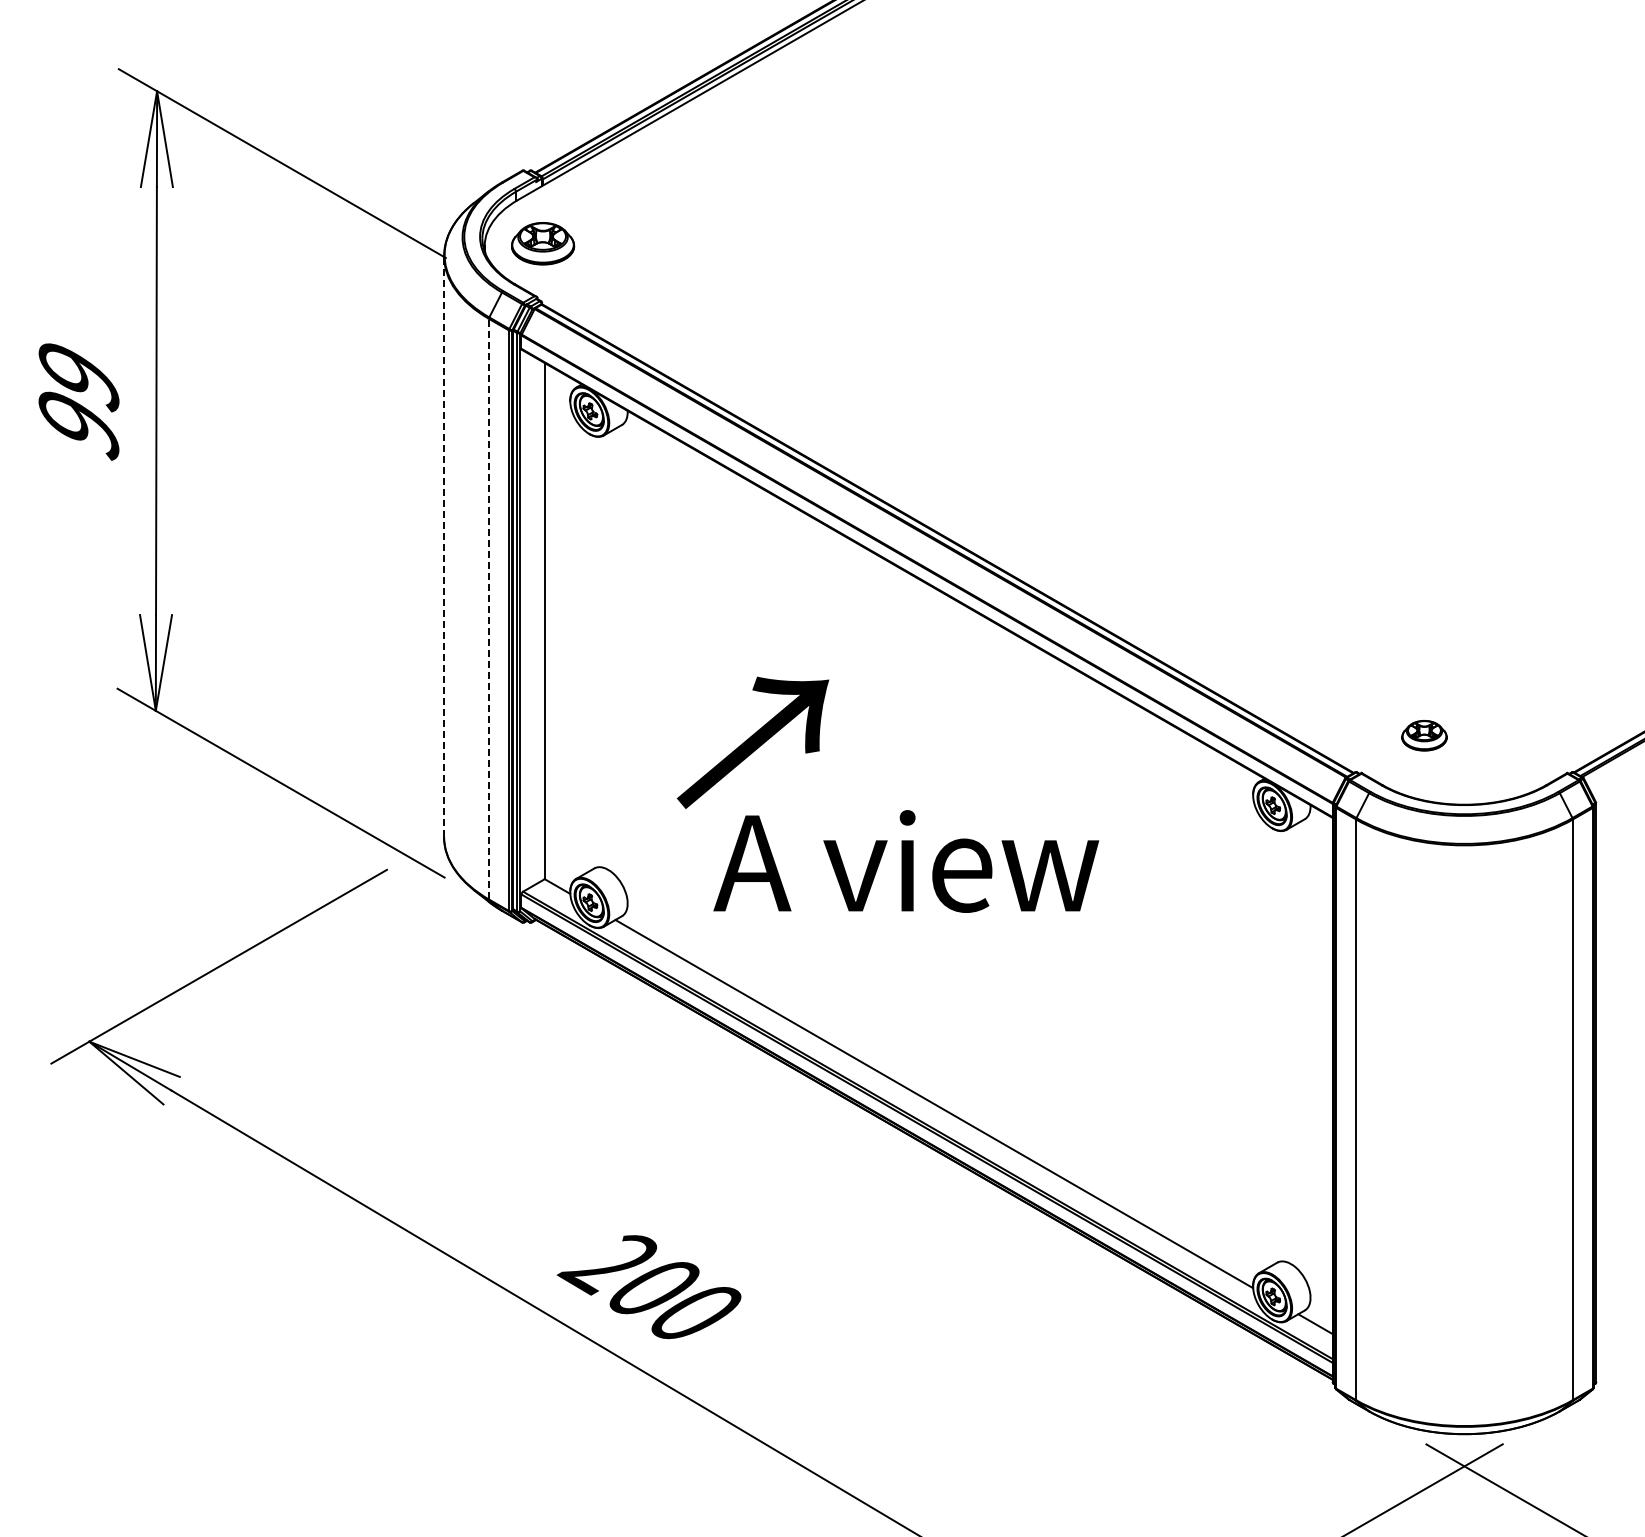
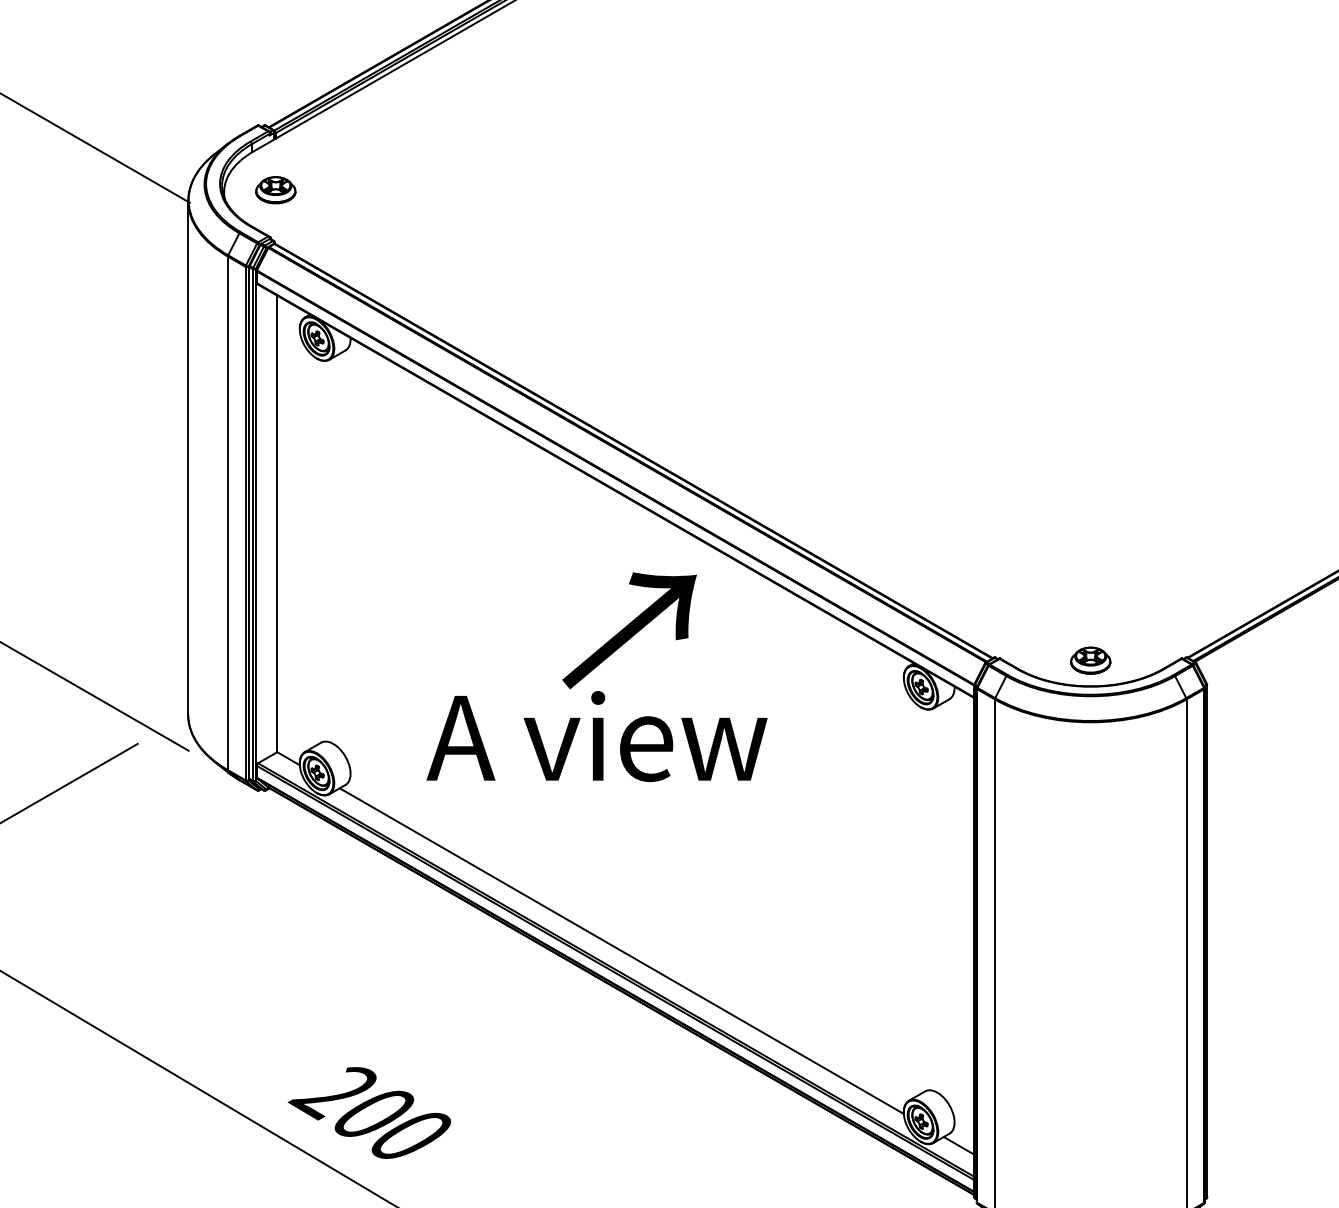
part: (543, 243) -> (276, 189), size x0.71
line: (444, 546) -> (188, 457), dashed -> solid
line: (488, 608) -> (227, 512), dashed -> solid
part: (1424, 735) -> (1090, 660), moved
text: (753, 742) -> (629, 630), moved

